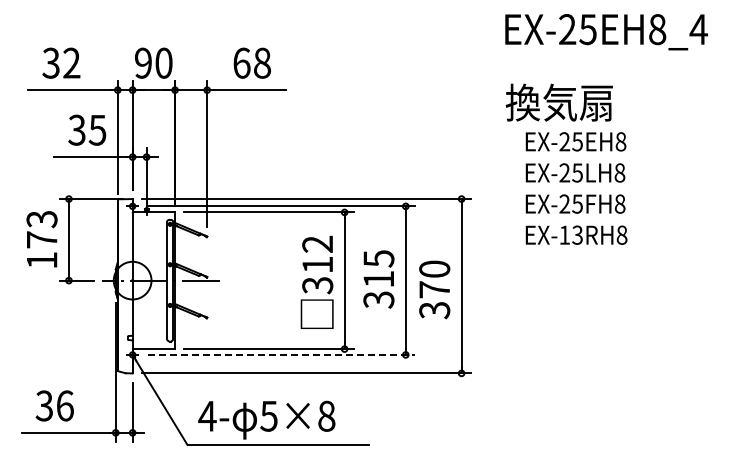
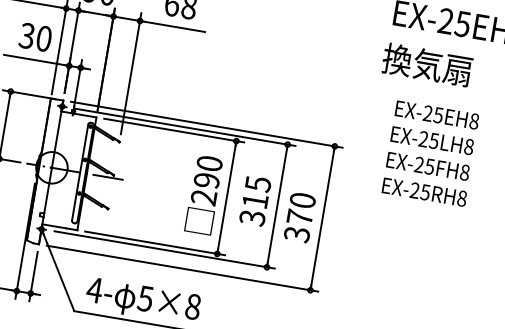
text: (558, 102) -> (426, 64), moved
text: (97, 129) -> (44, 38), 35 -> 30
text: (570, 234) -> (419, 190), EX-13RH8 -> EX-25RH8
text: (317, 264) -> (206, 180), 312 -> 290
line: (282, 354) -> (165, 249), dashed -> solid

